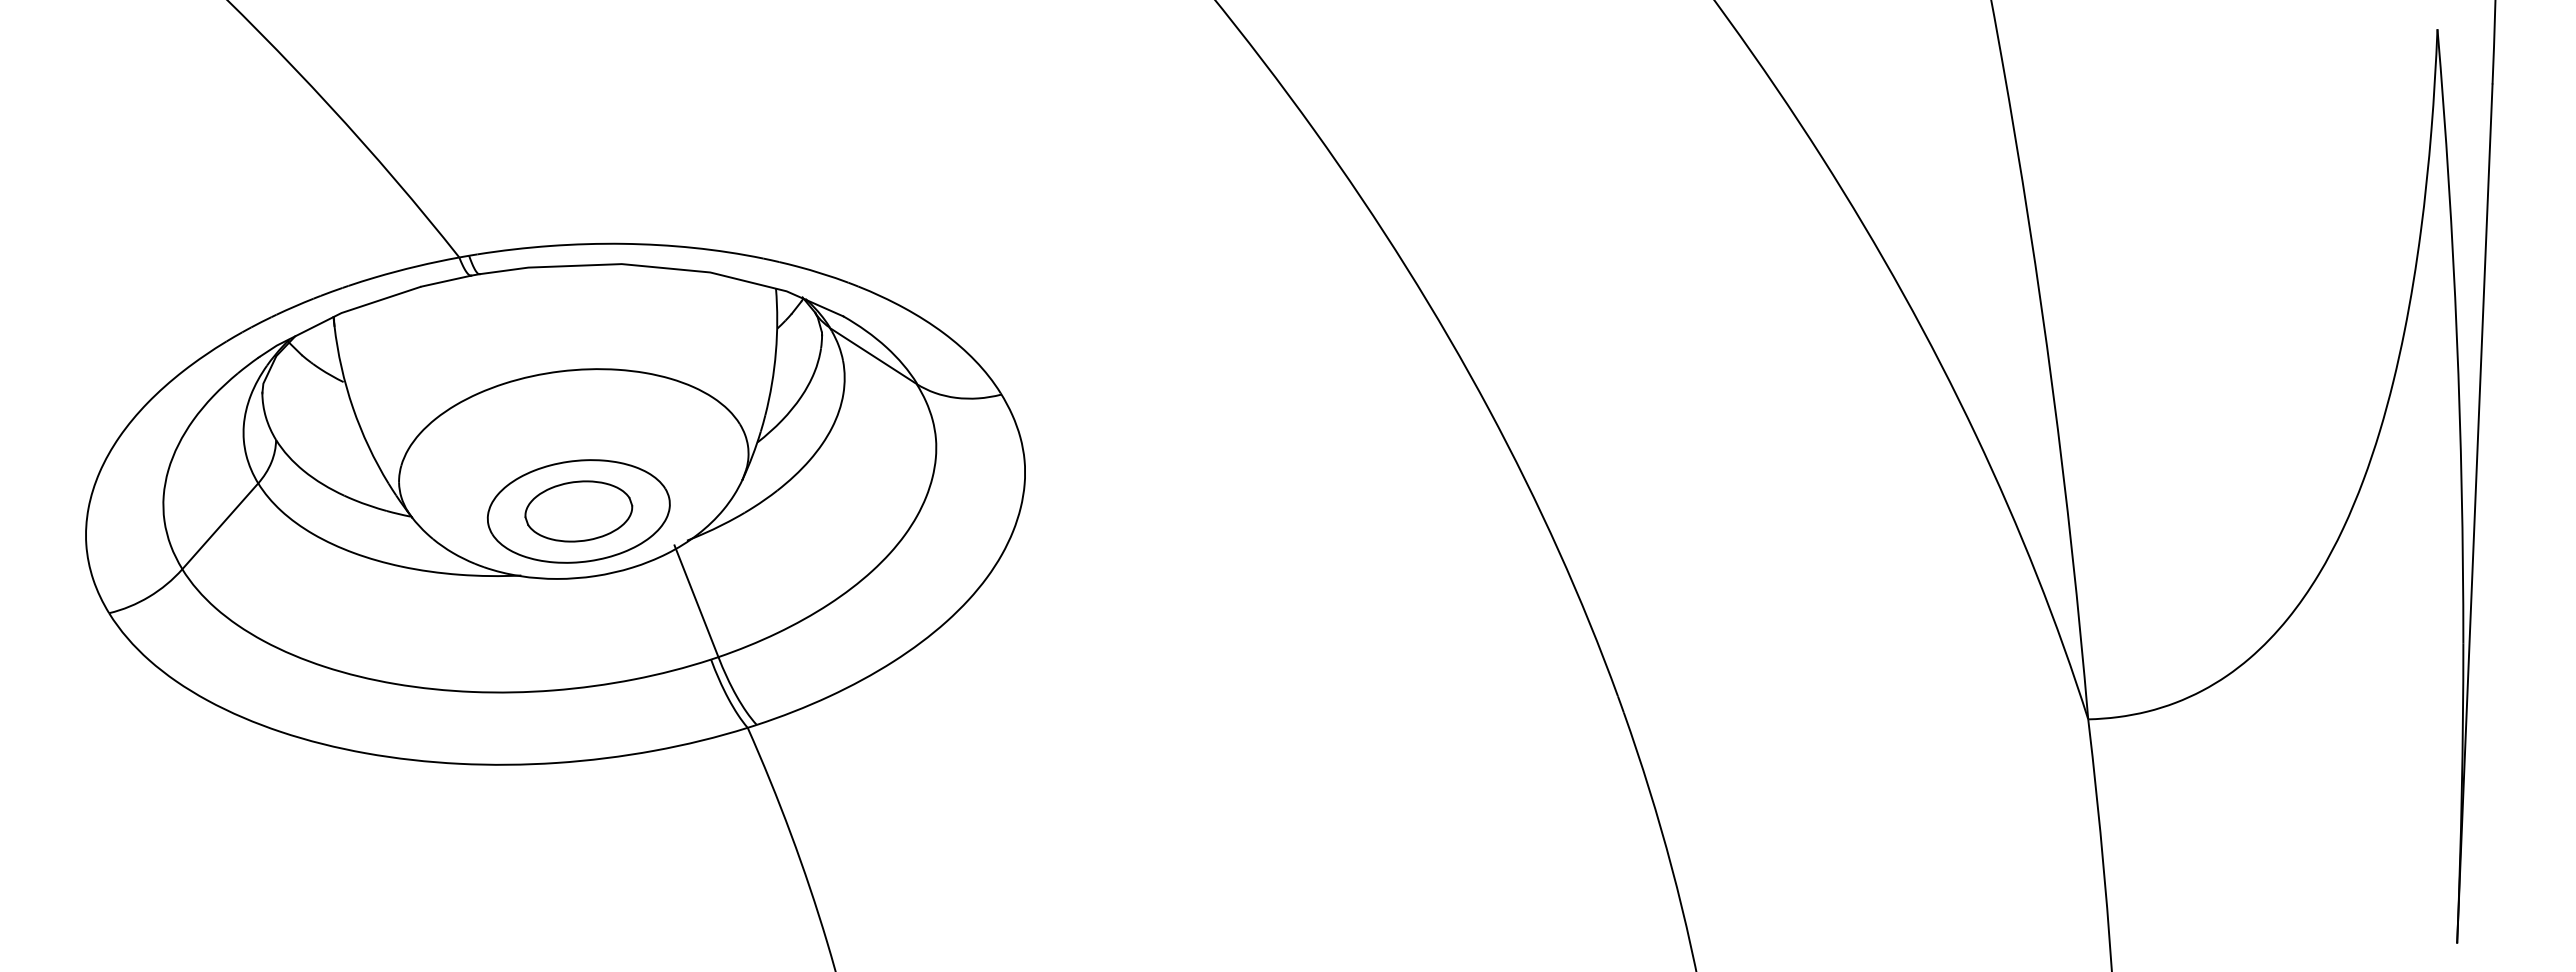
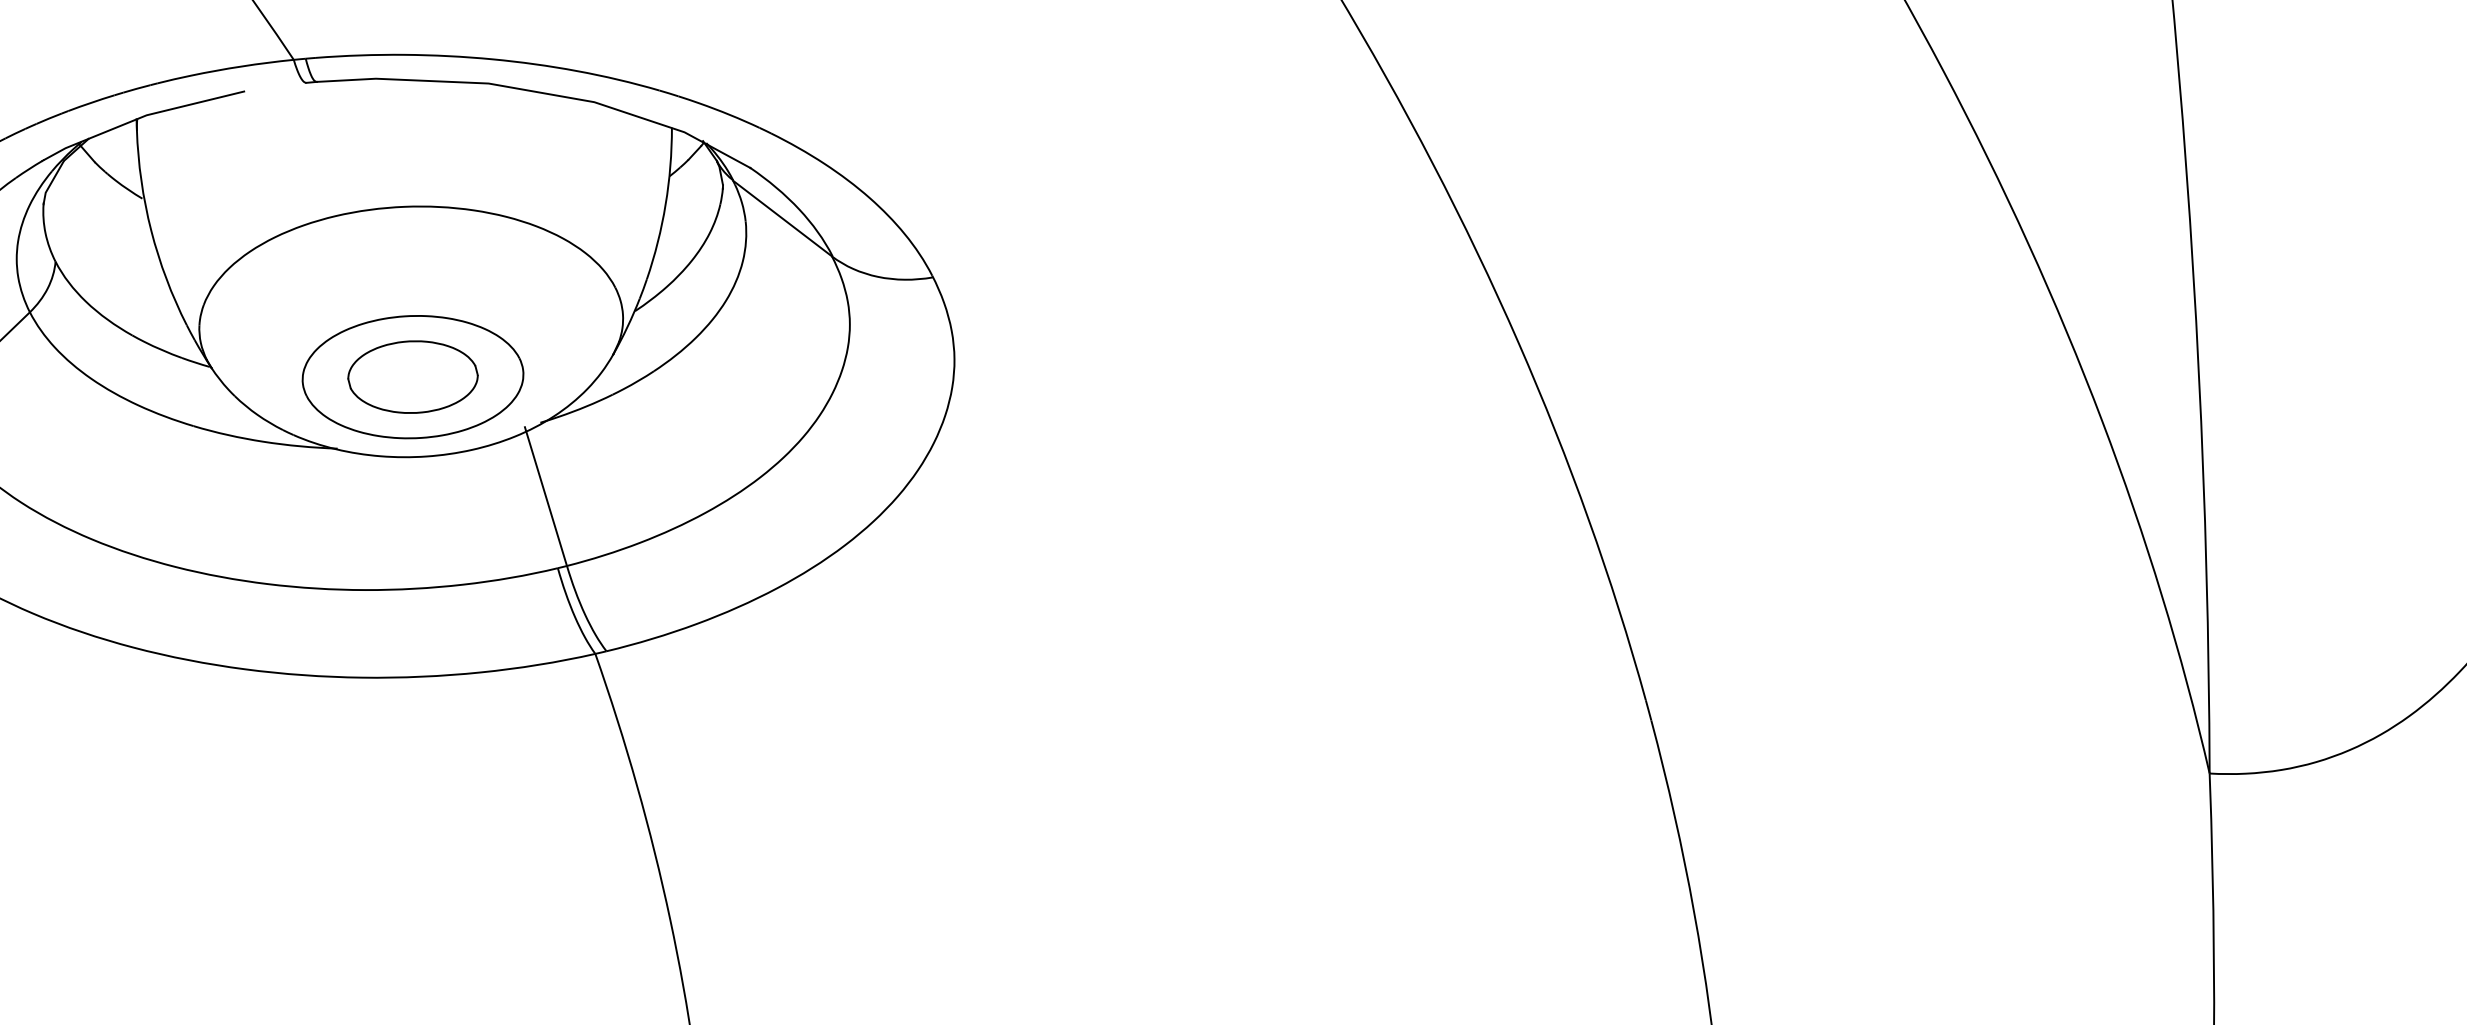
line: (446, 280) -> (276, 86), removed

